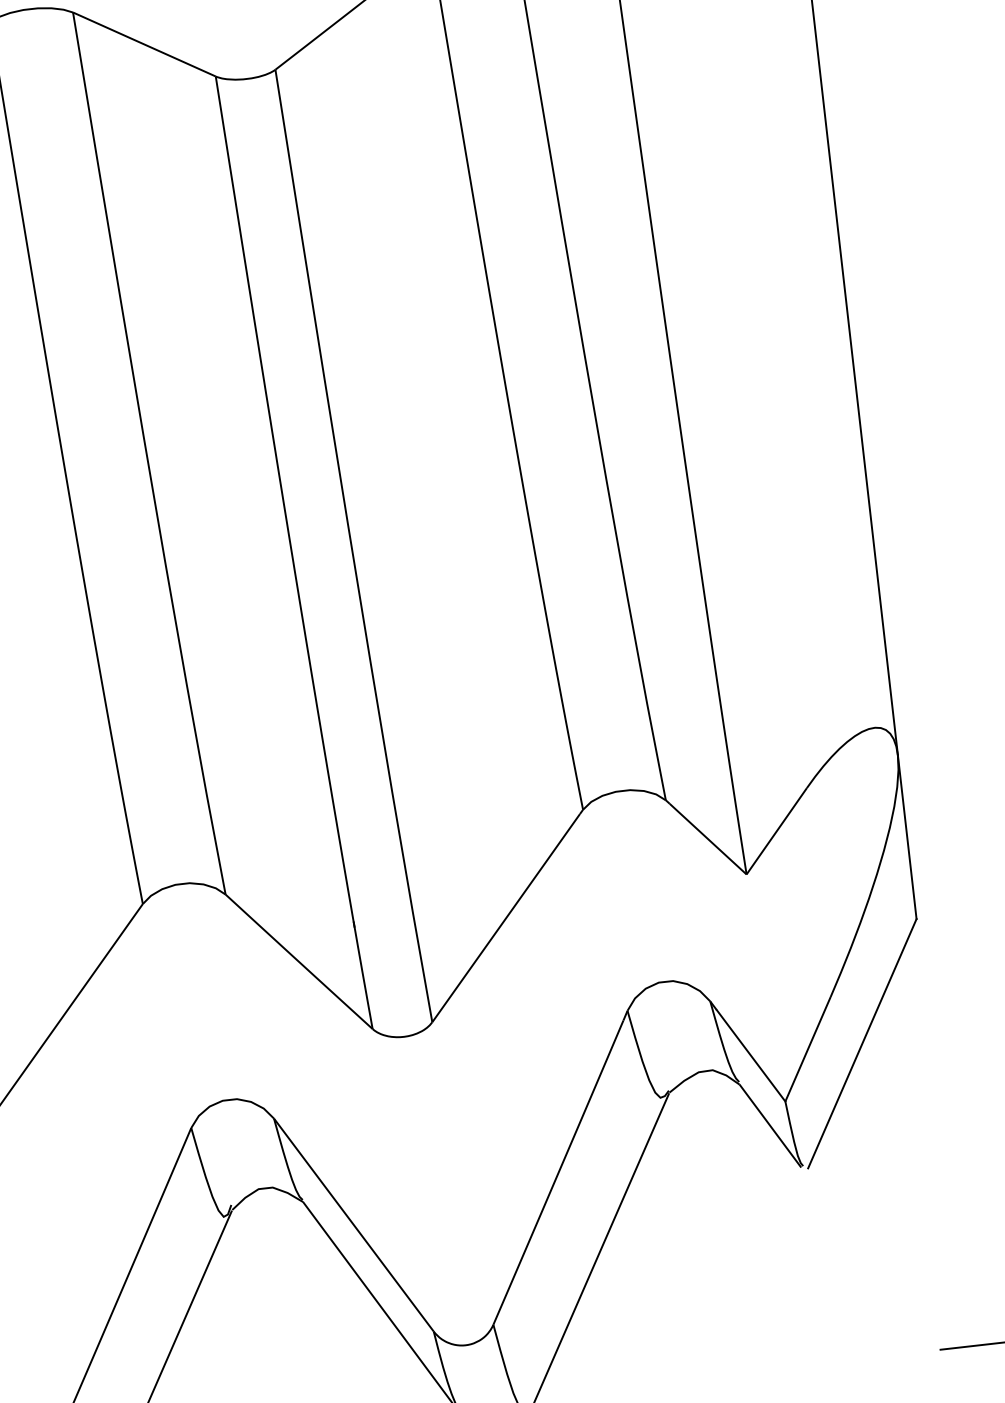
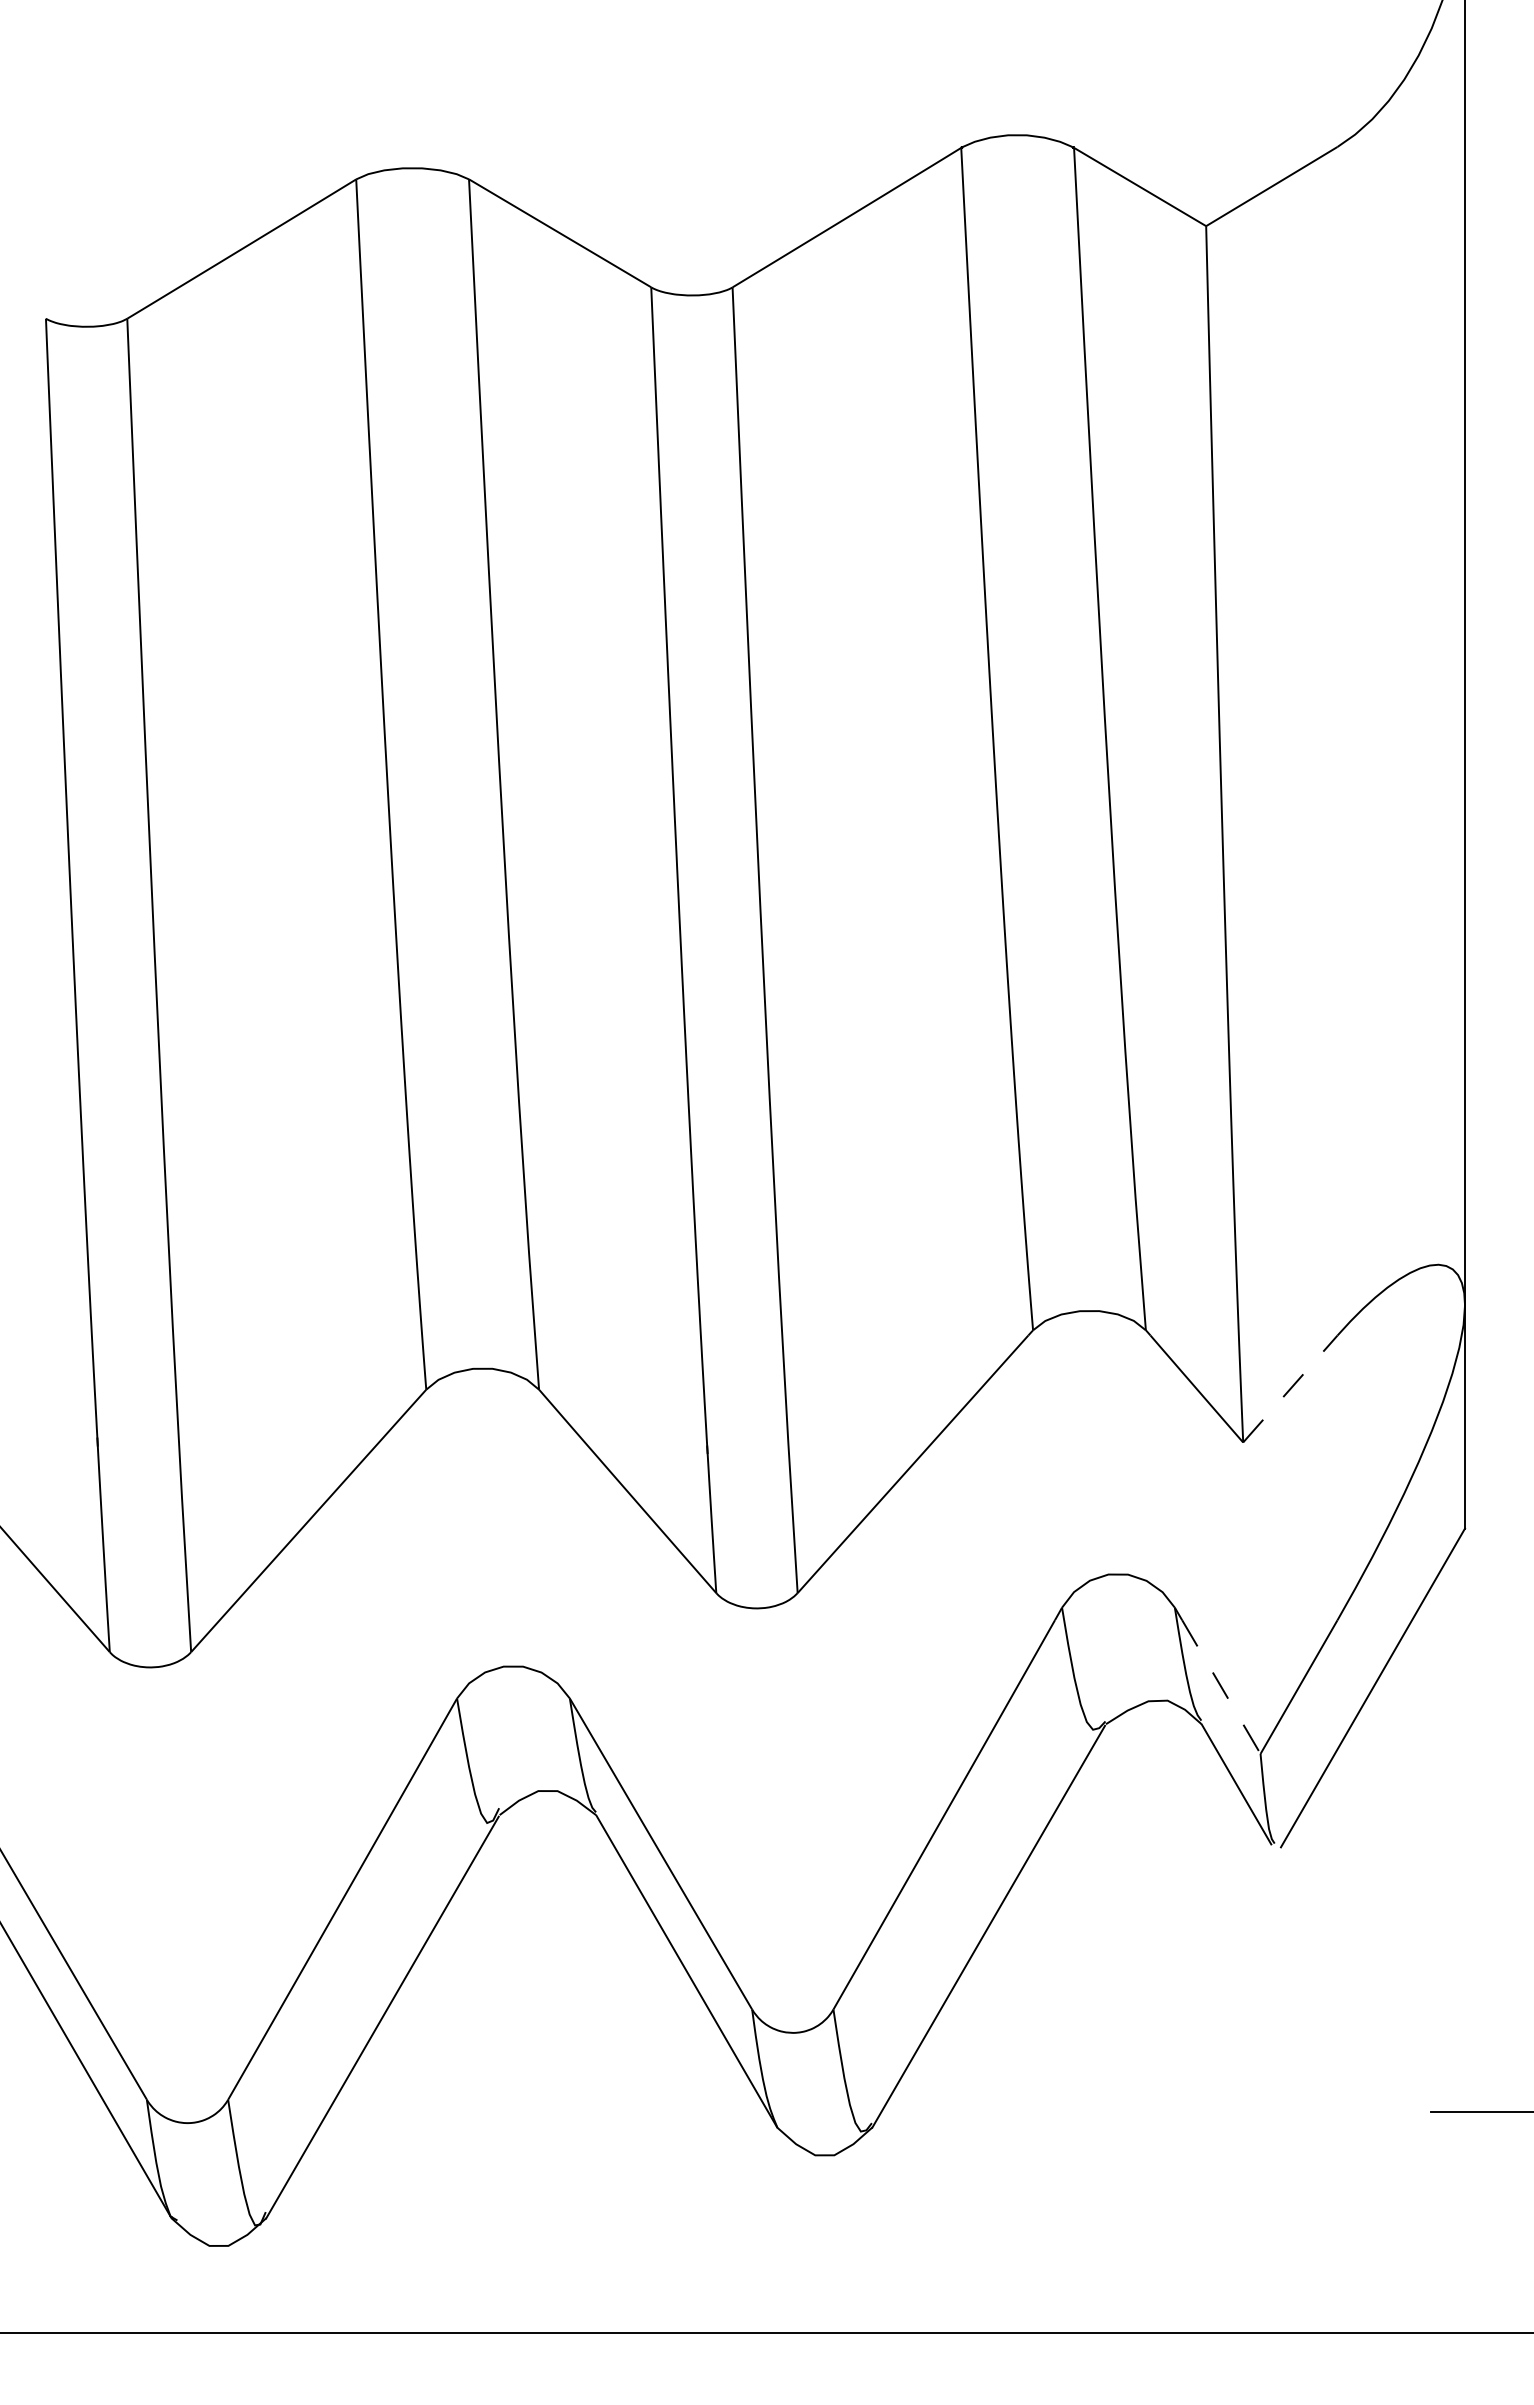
line: (776, 831) -> (1290, 1389), solid -> dashed
line: (751, 1056) -> (1221, 1687), solid -> dashed

